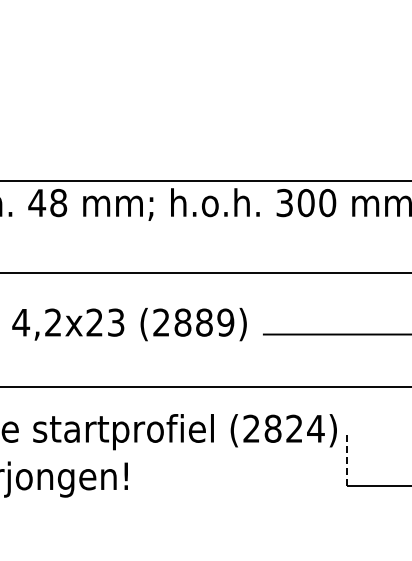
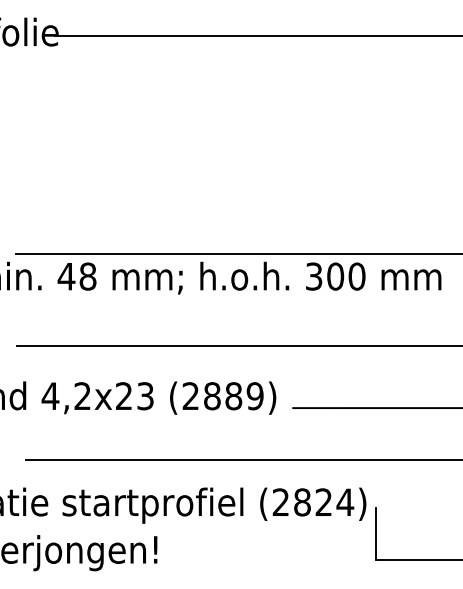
line: (347, 460) -> (376, 534), dashed -> solid

